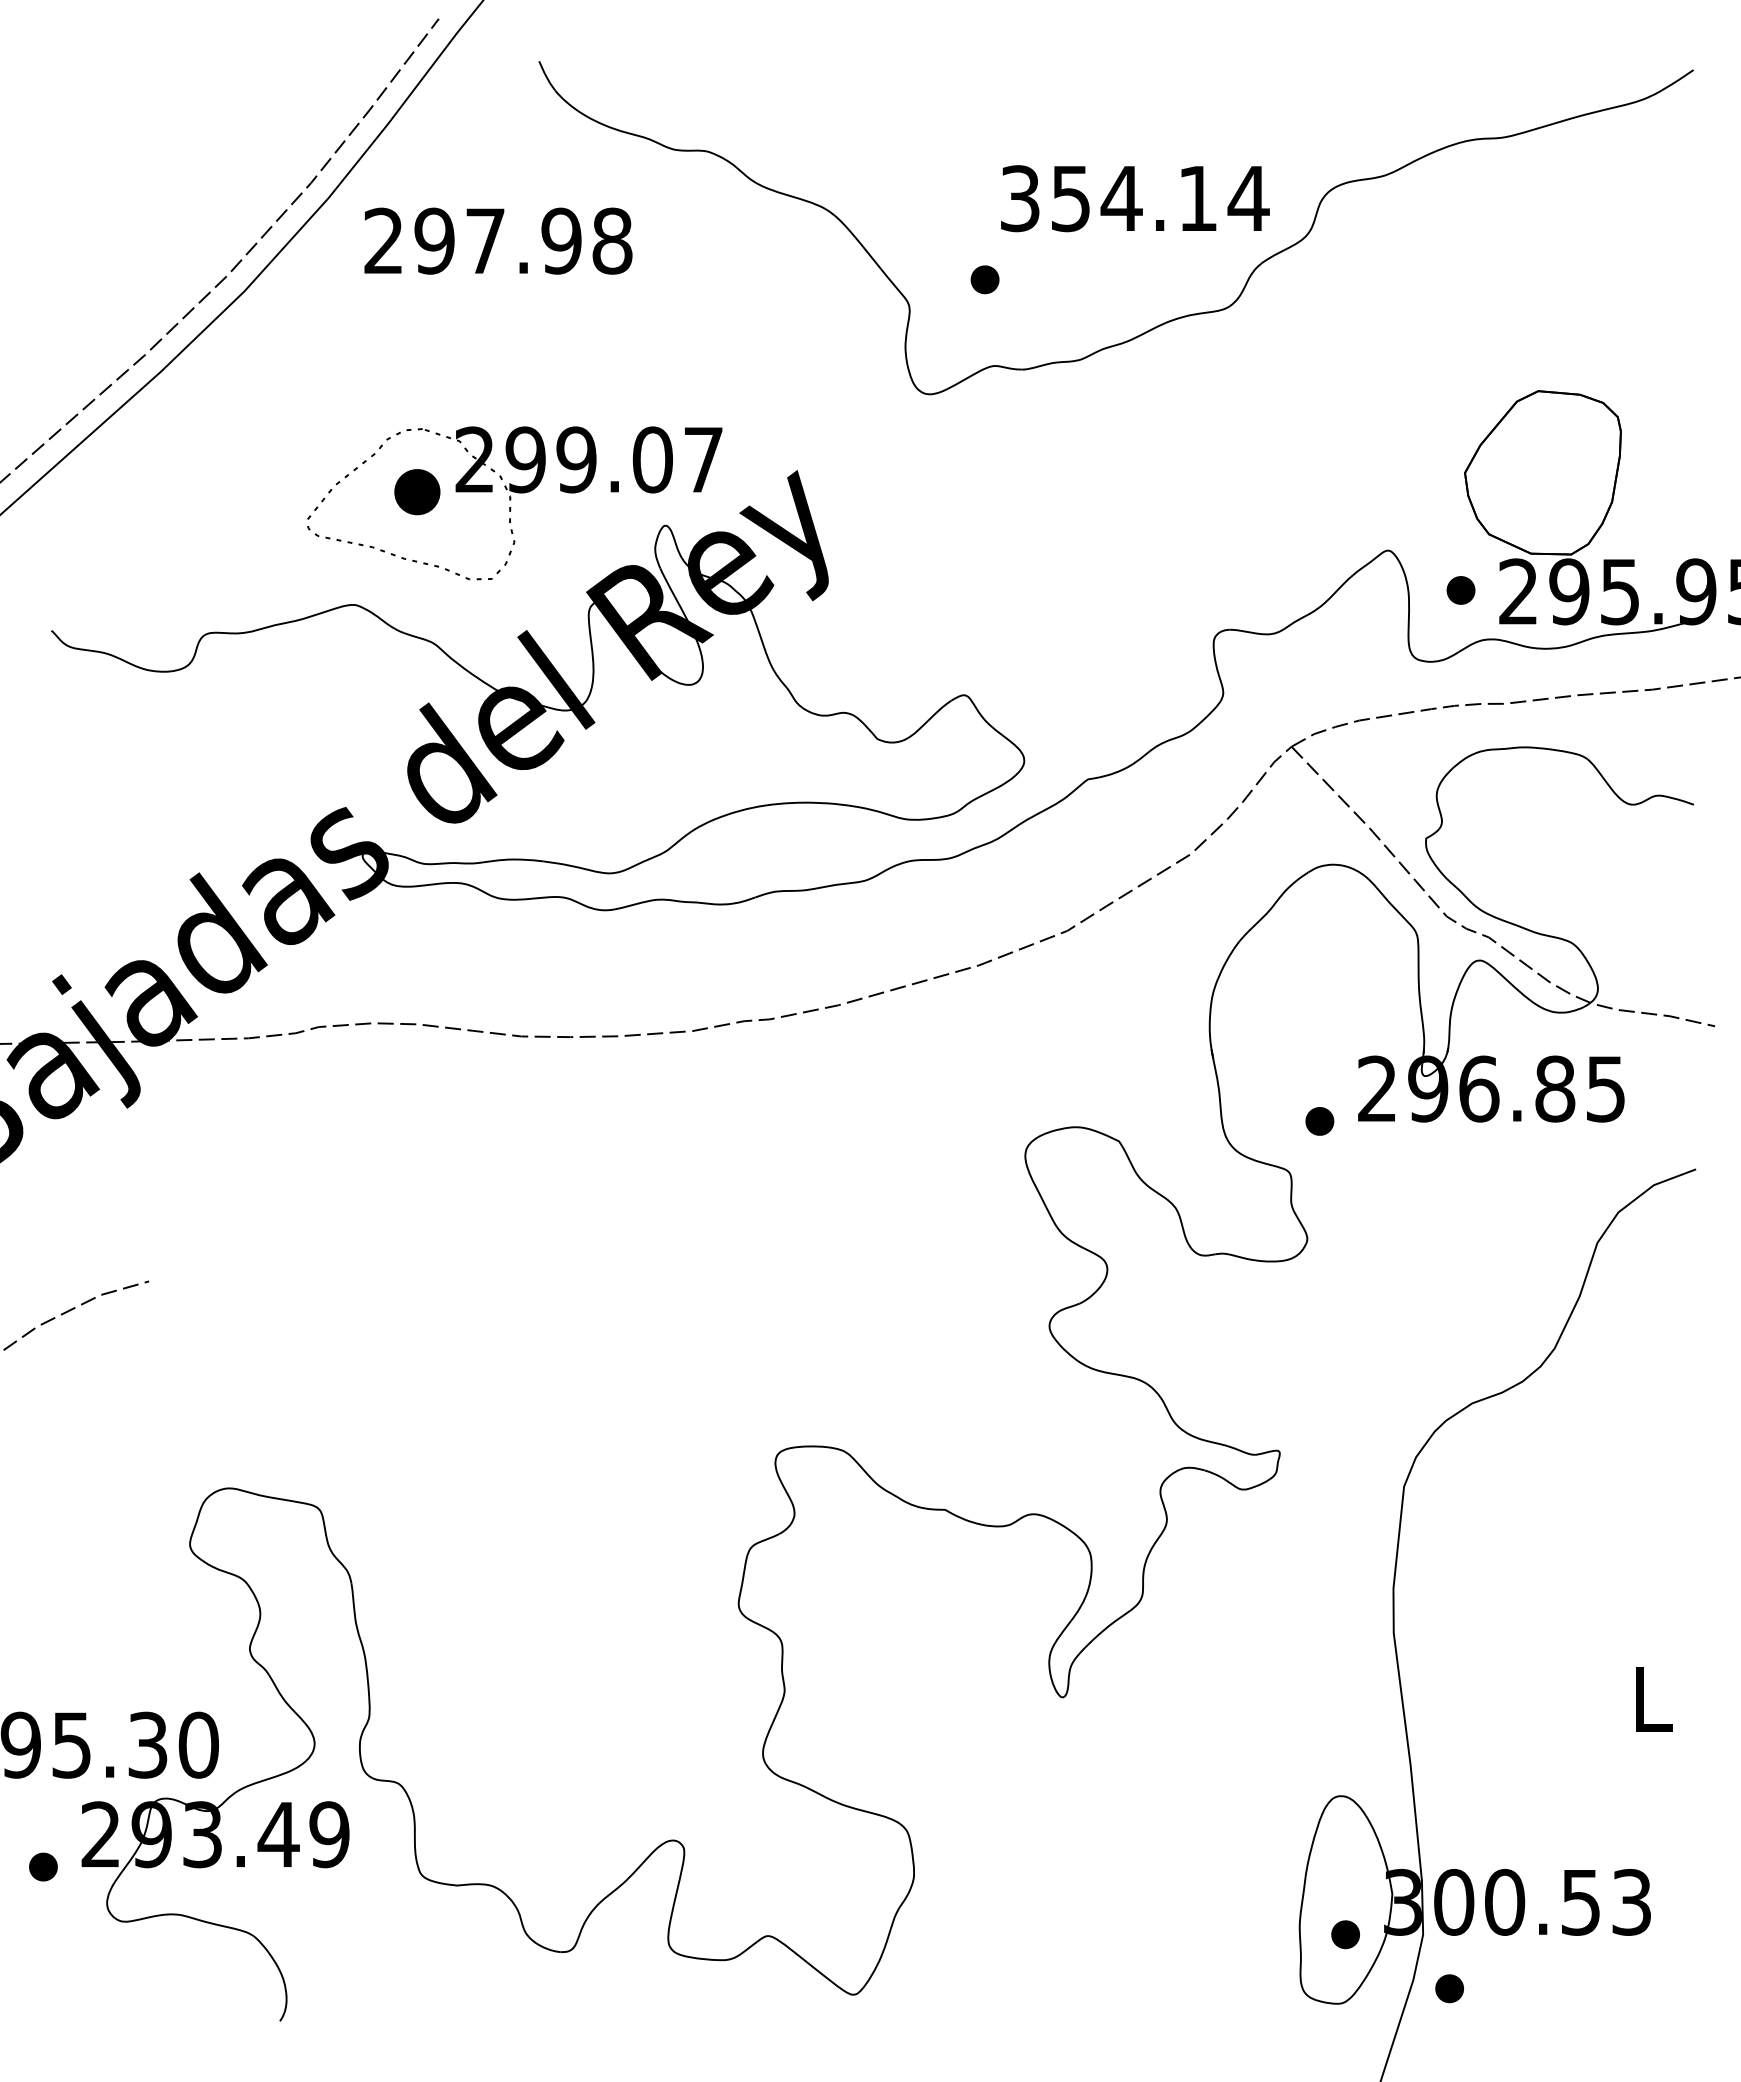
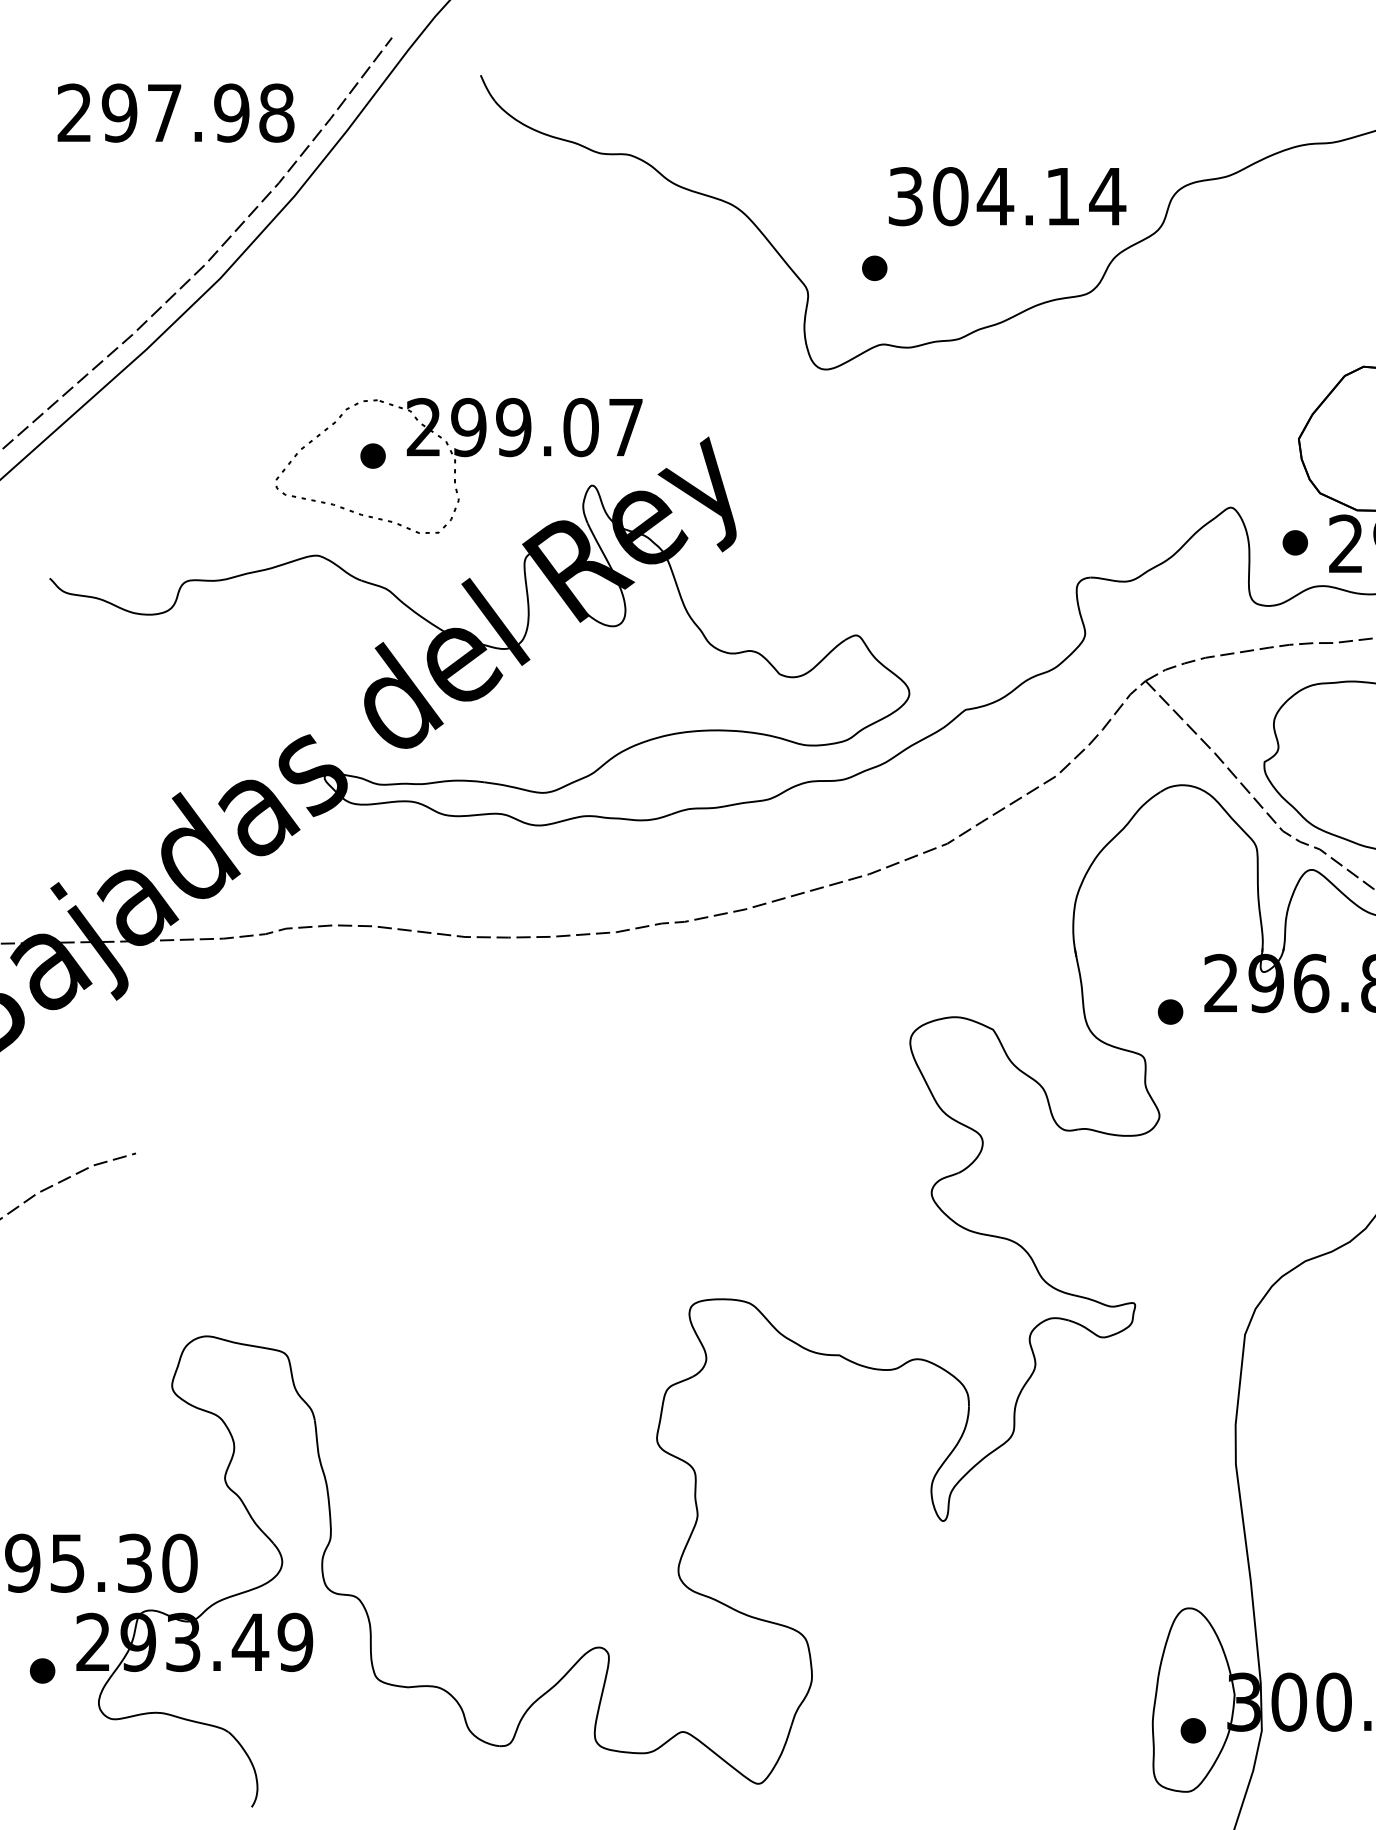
text: (1071, 198) -> (951, 196), 354.14 -> 304.14
text: (498, 240) -> (176, 112), moved
part: (417, 492) -> (373, 456), size x0.62
part: (1449, 1988) -> (1285, 1778), removed

